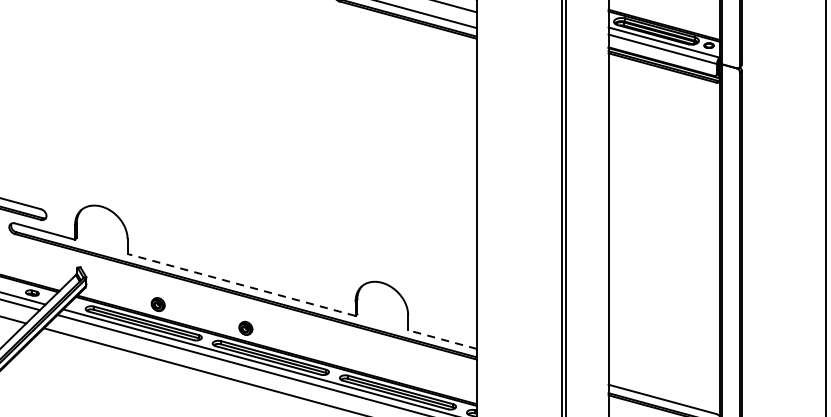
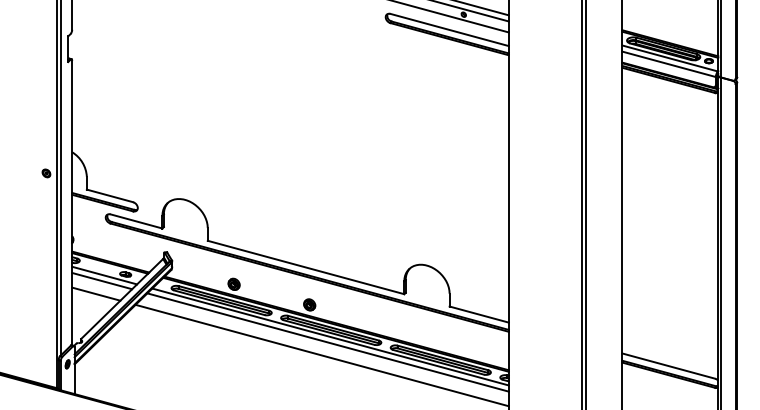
line: (242, 284) -> (306, 267), dashed -> solid
line: (442, 339) -> (479, 314), dashed -> solid

